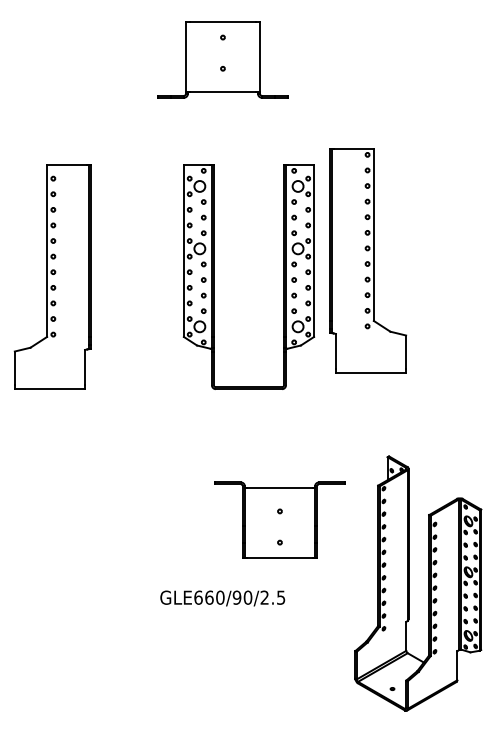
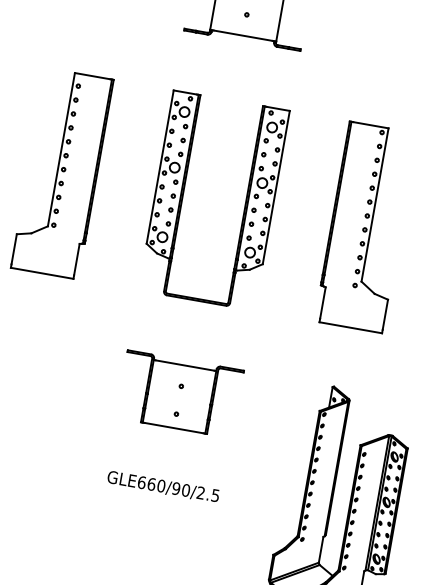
part: (368, 260) -> (366, 226), moved
part: (214, 276) -> (183, 194), moved
part: (279, 519) -> (179, 393), moved

